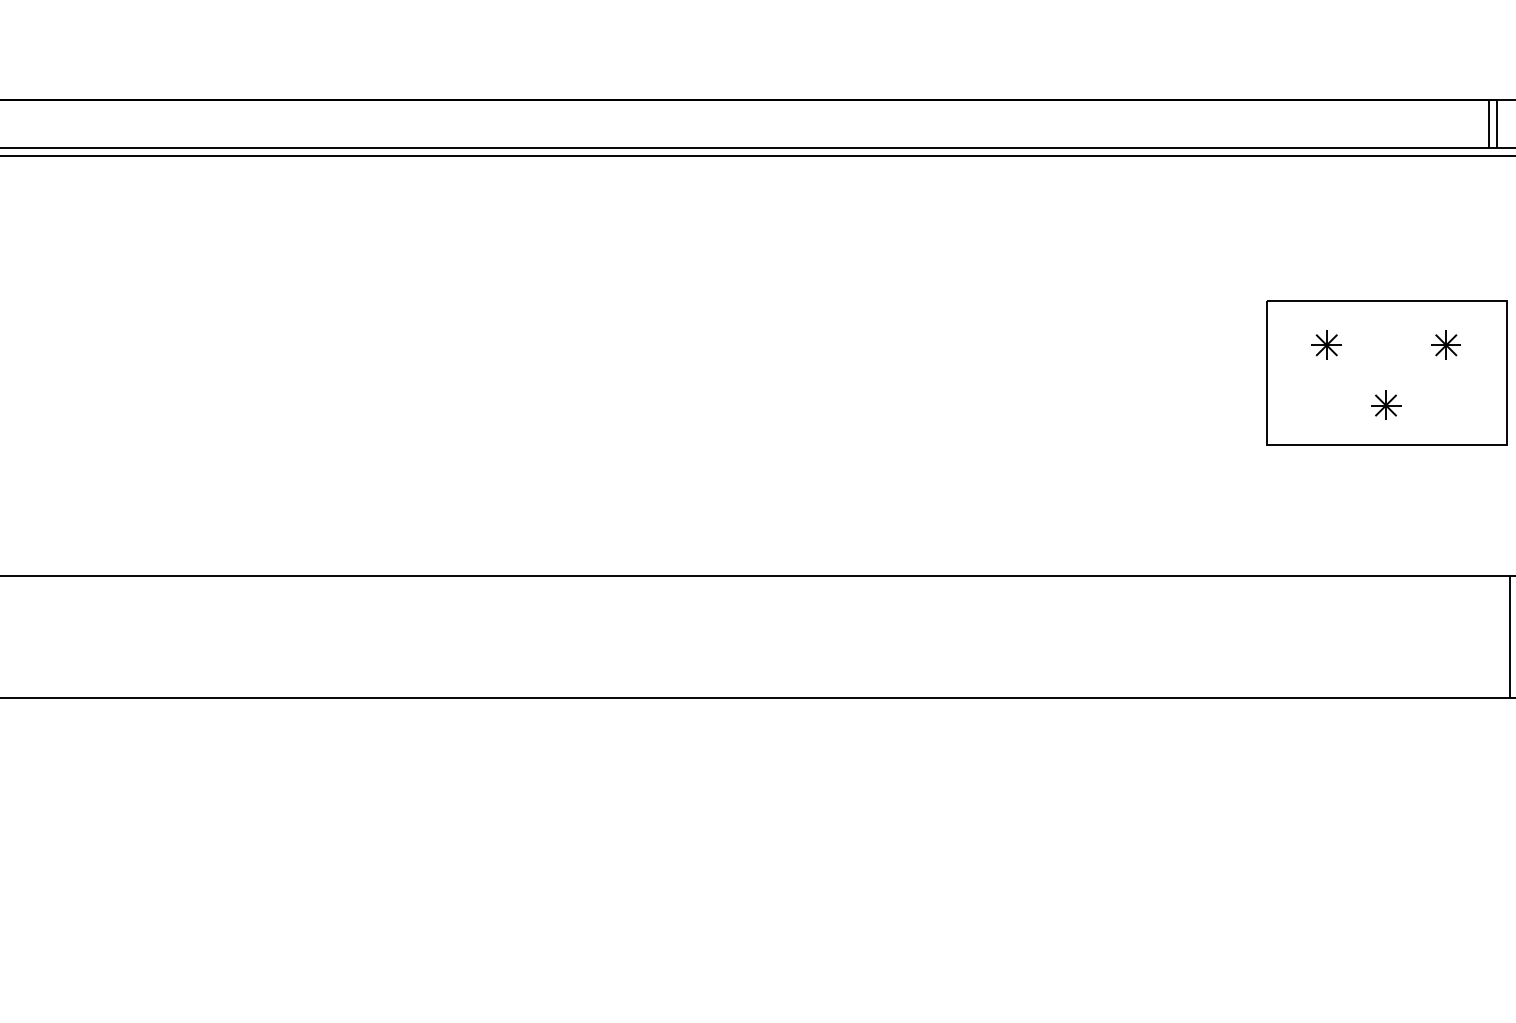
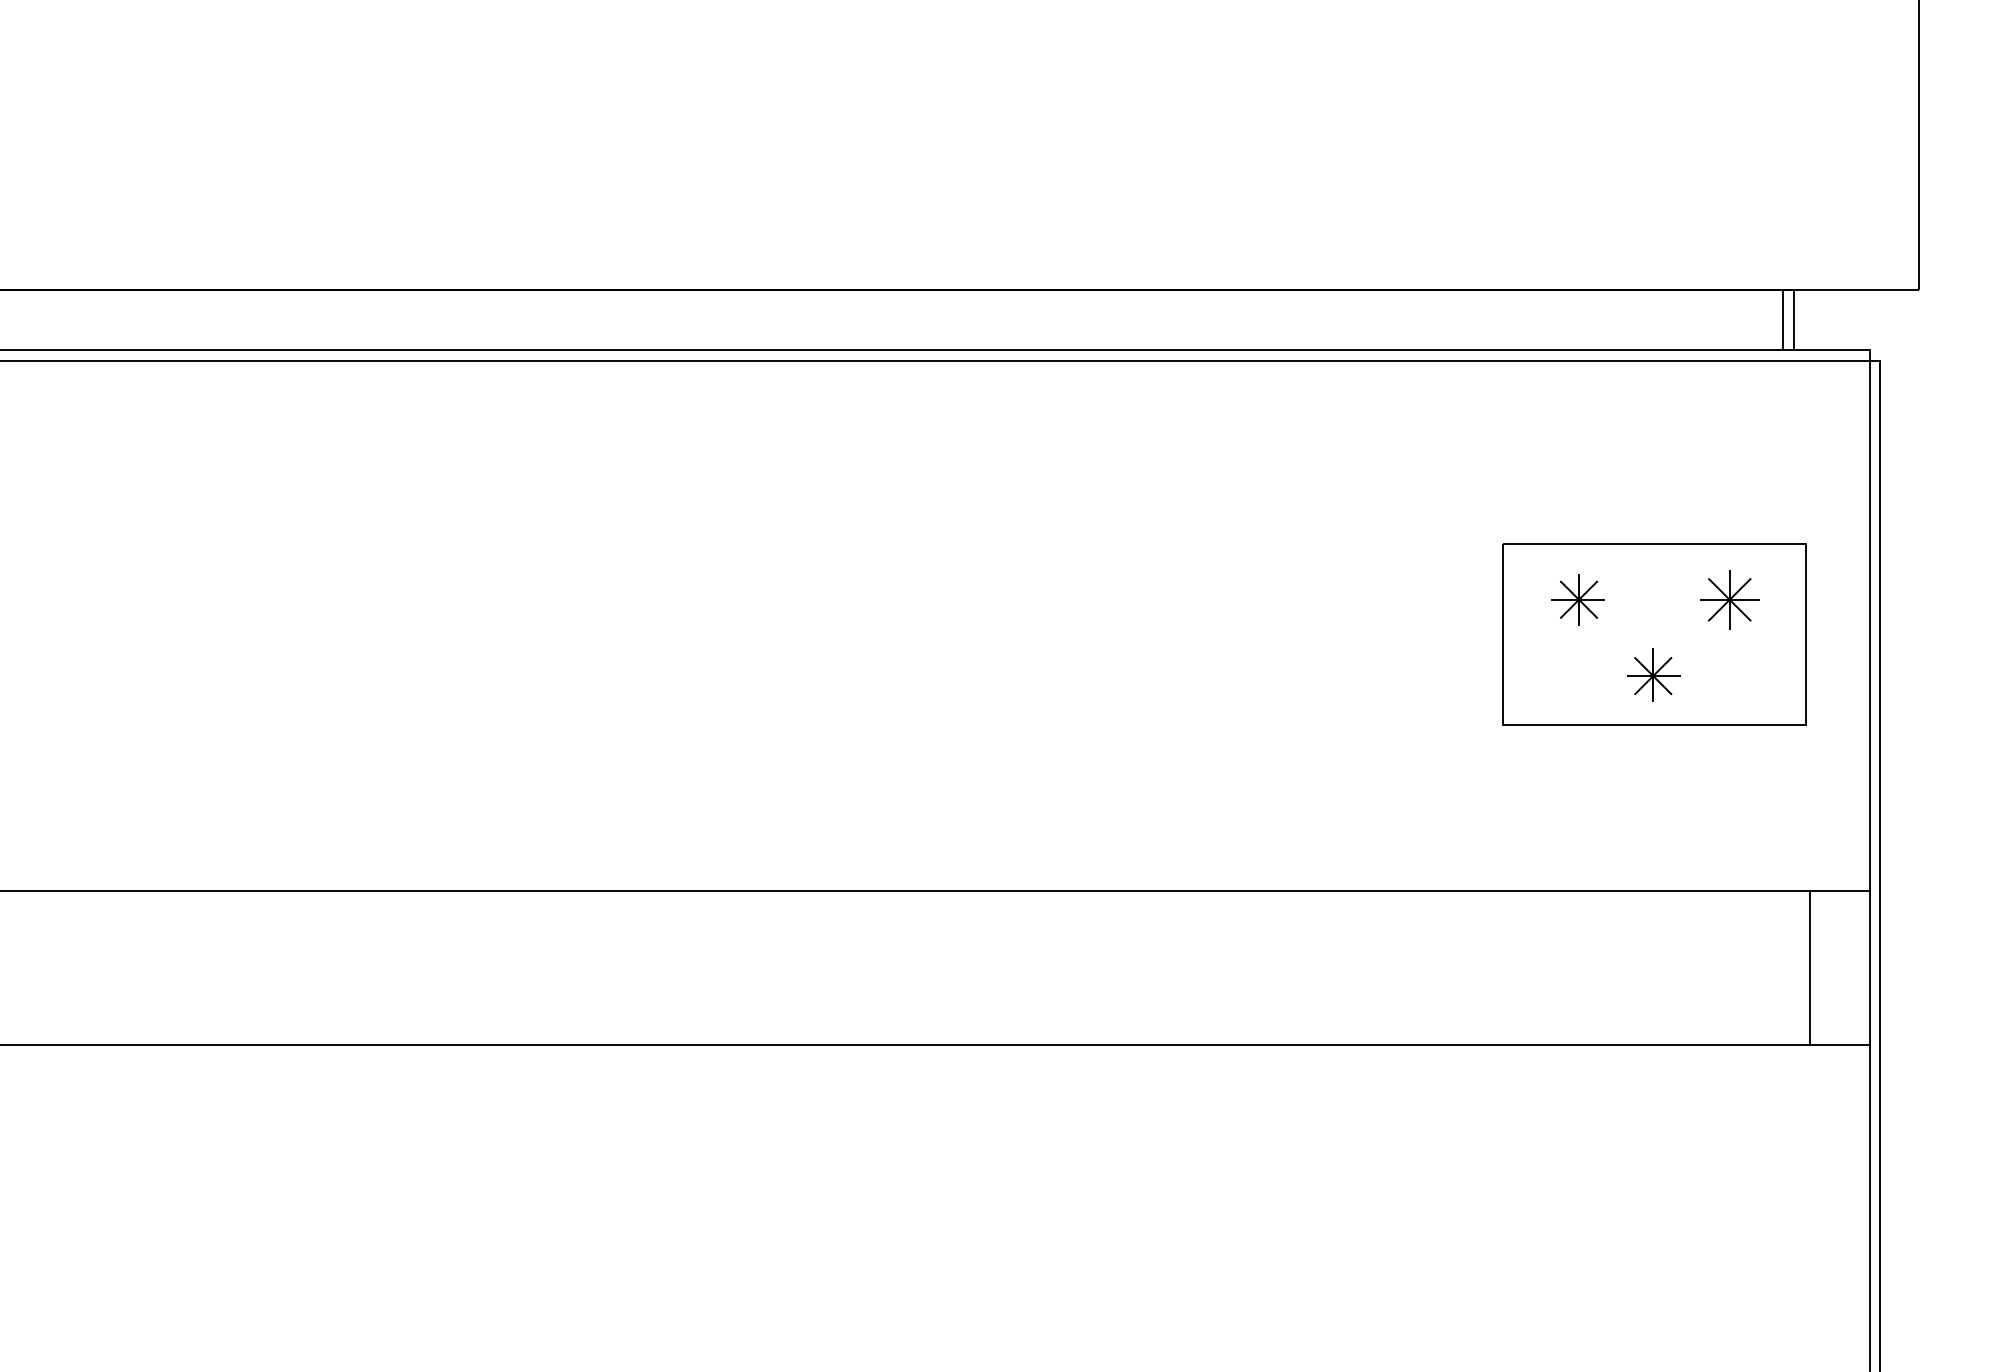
part: (1326, 345) -> (1578, 599), size x1.4
part: (1446, 345) -> (1729, 599), size x1.6
part: (1386, 404) -> (1654, 674), size x1.4

